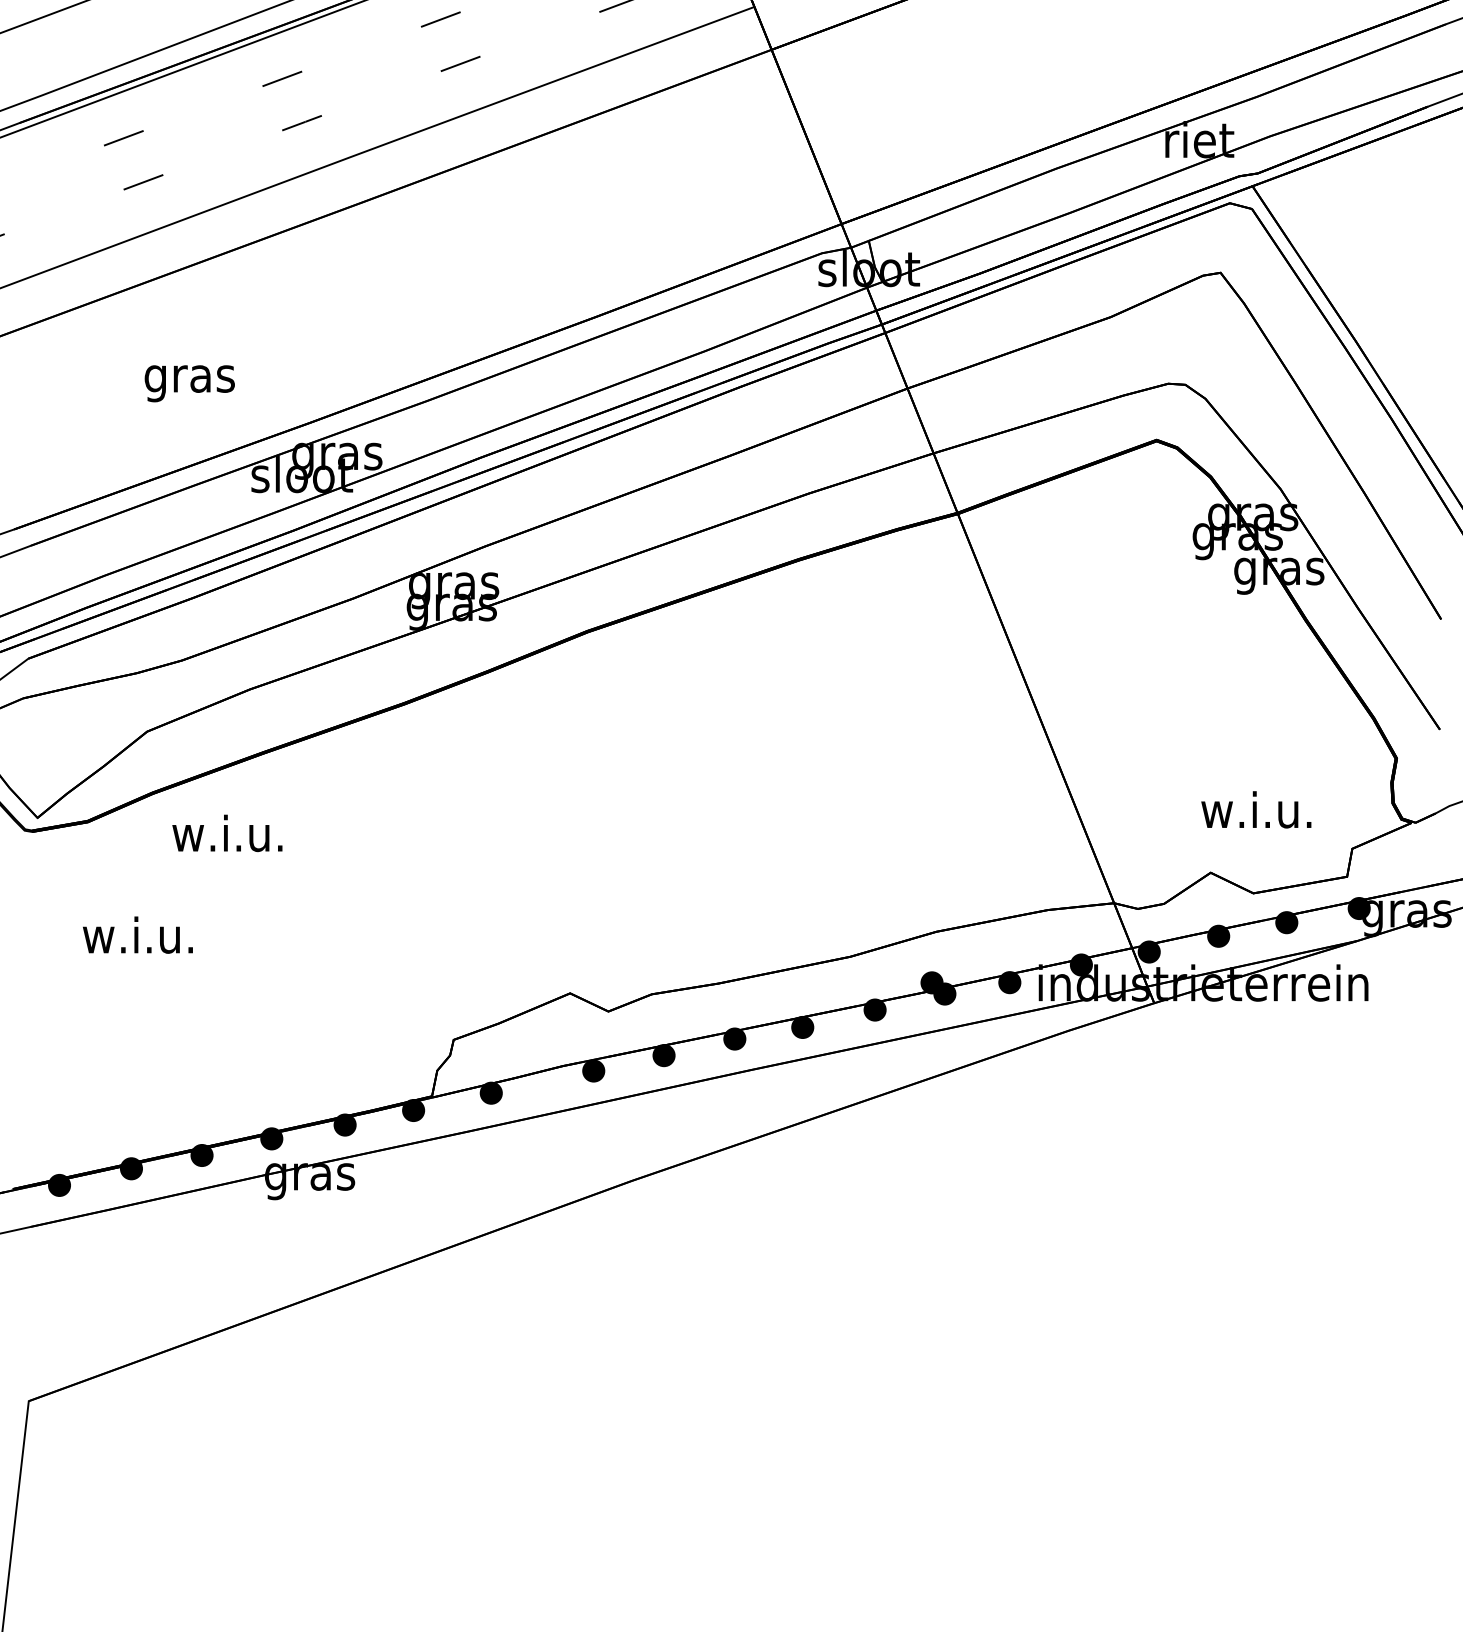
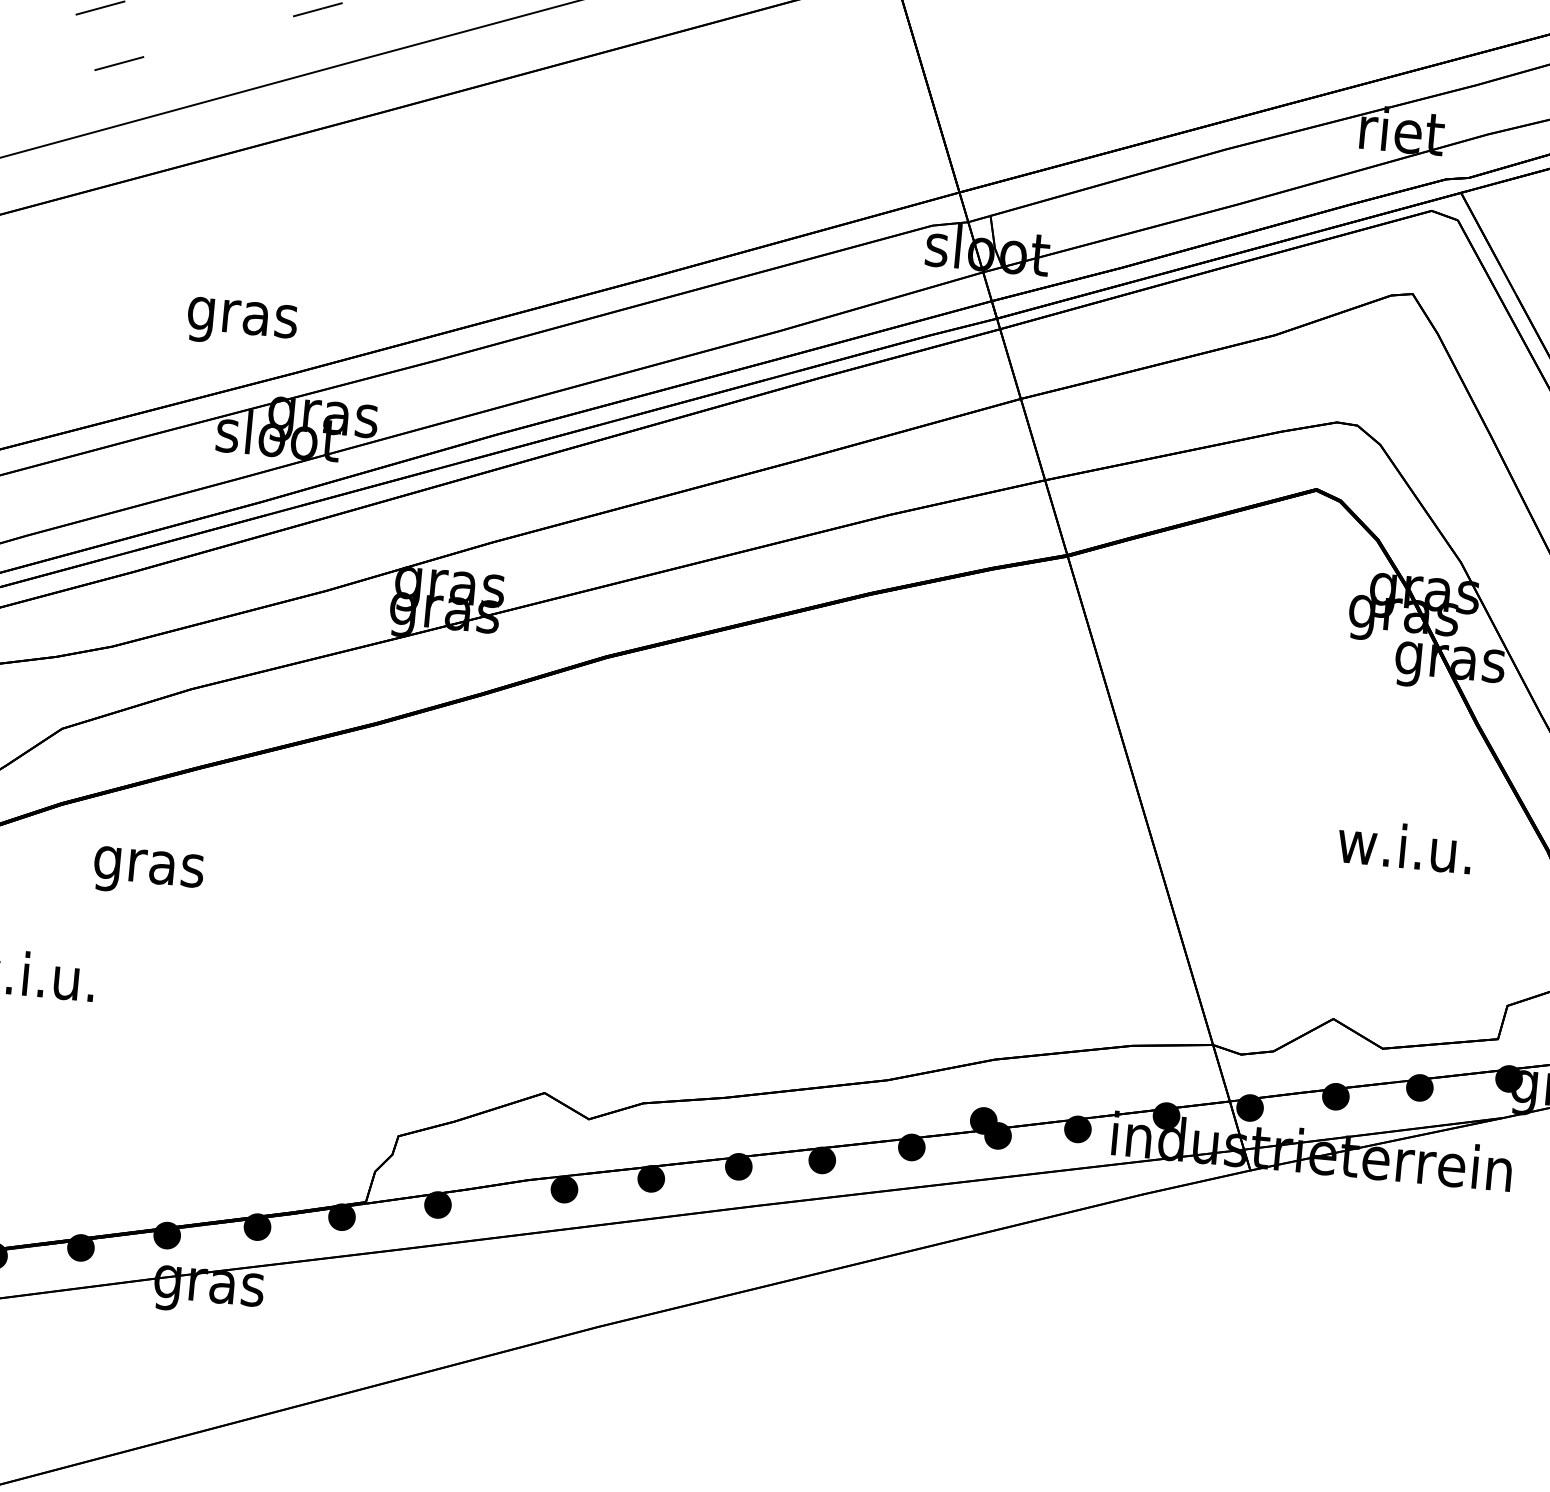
text: (189, 383) -> (241, 322), moved
text: (1256, 809) -> (1405, 845), moved
text: (227, 837) -> (147, 865), w.i.u. -> gras

